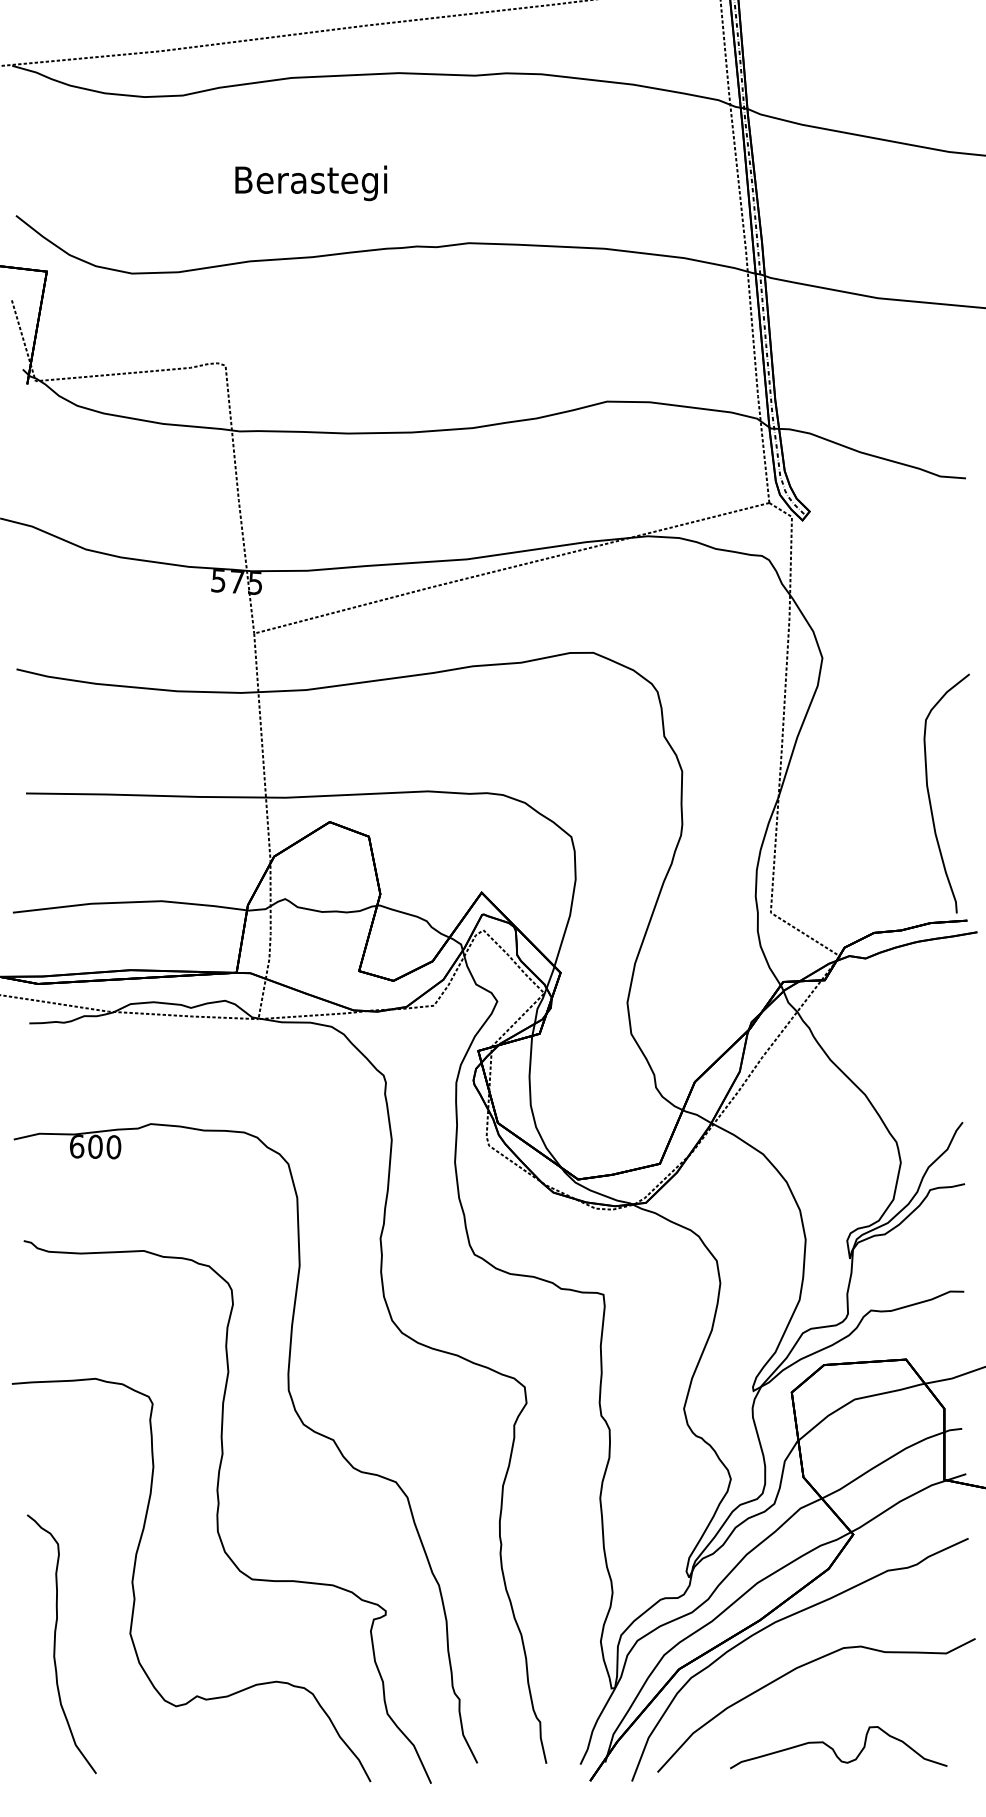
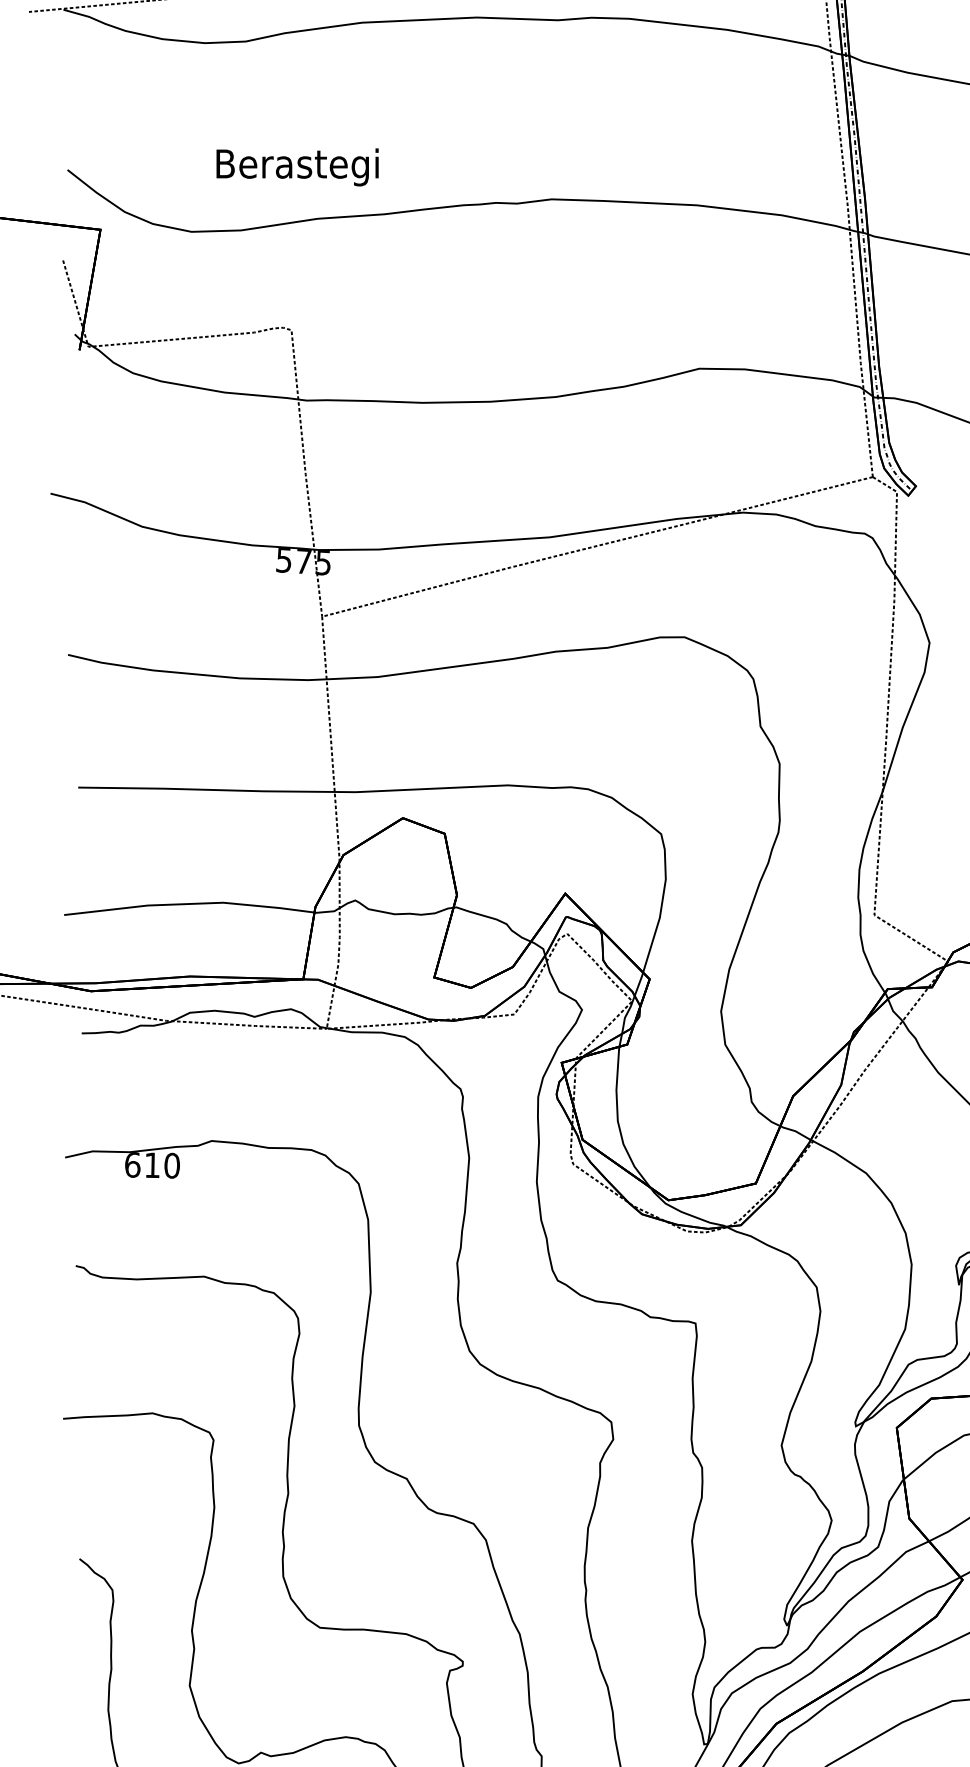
text: (311, 183) -> (297, 167), moved
text: (95, 1146) -> (152, 1164), 600 -> 610

